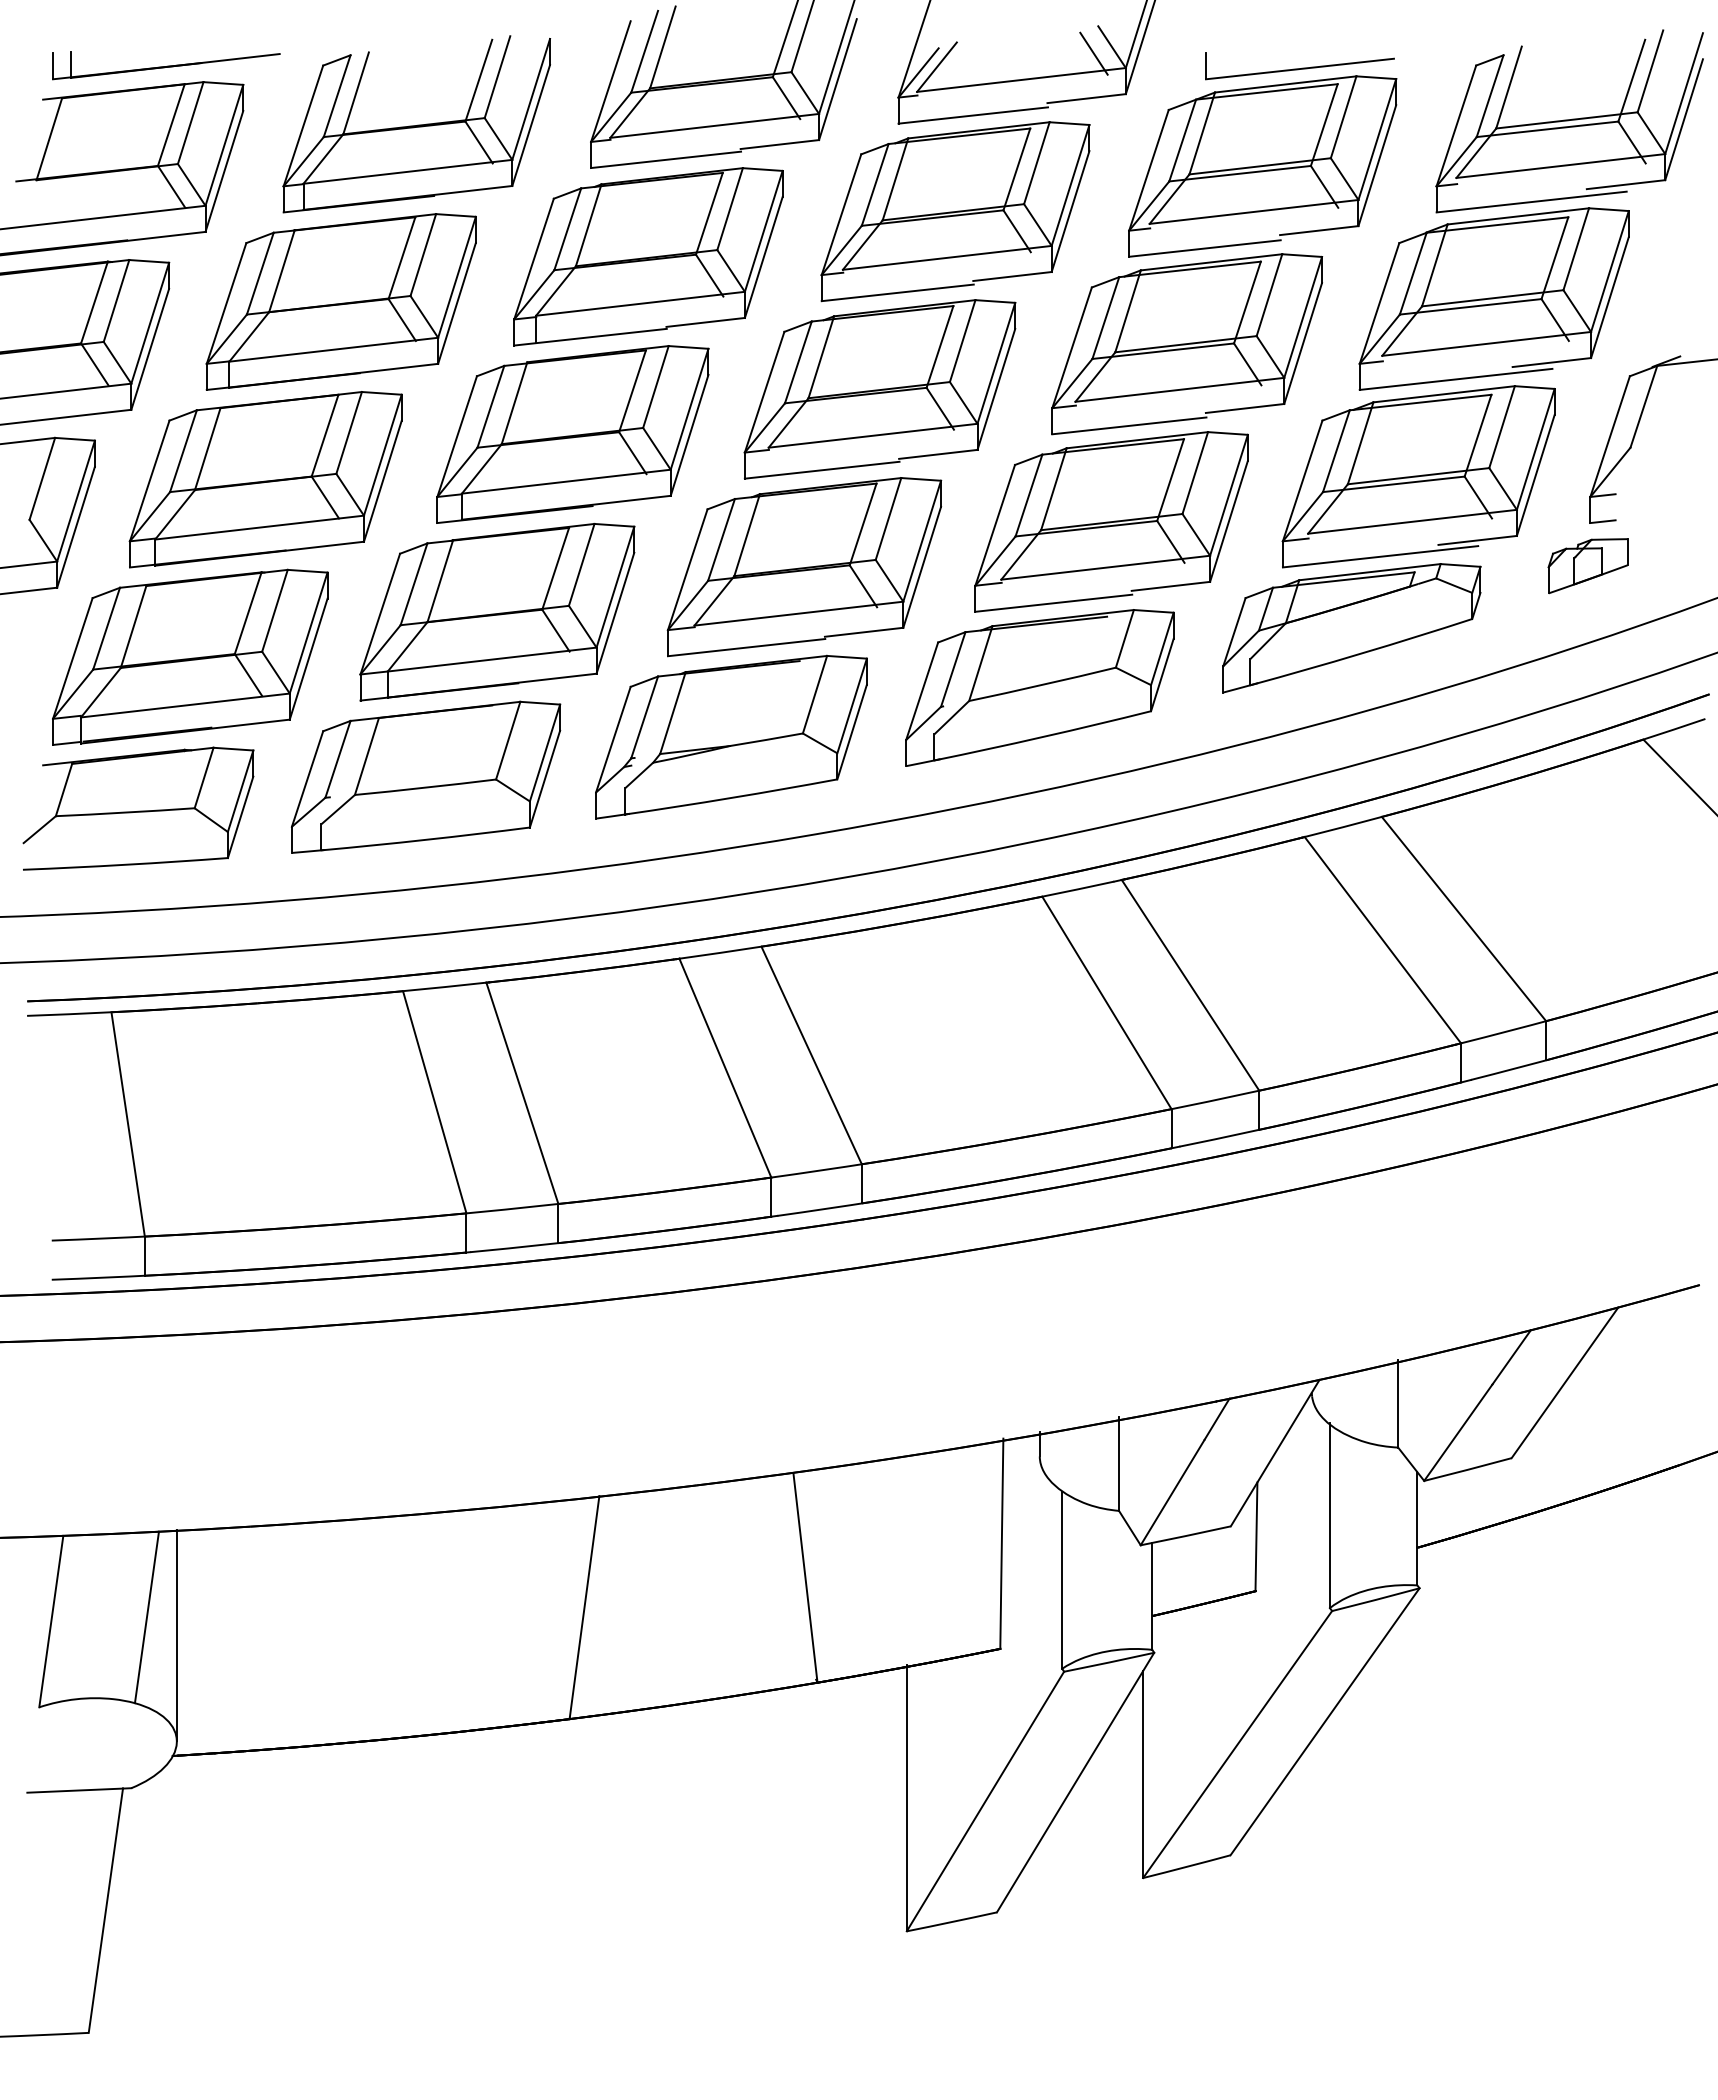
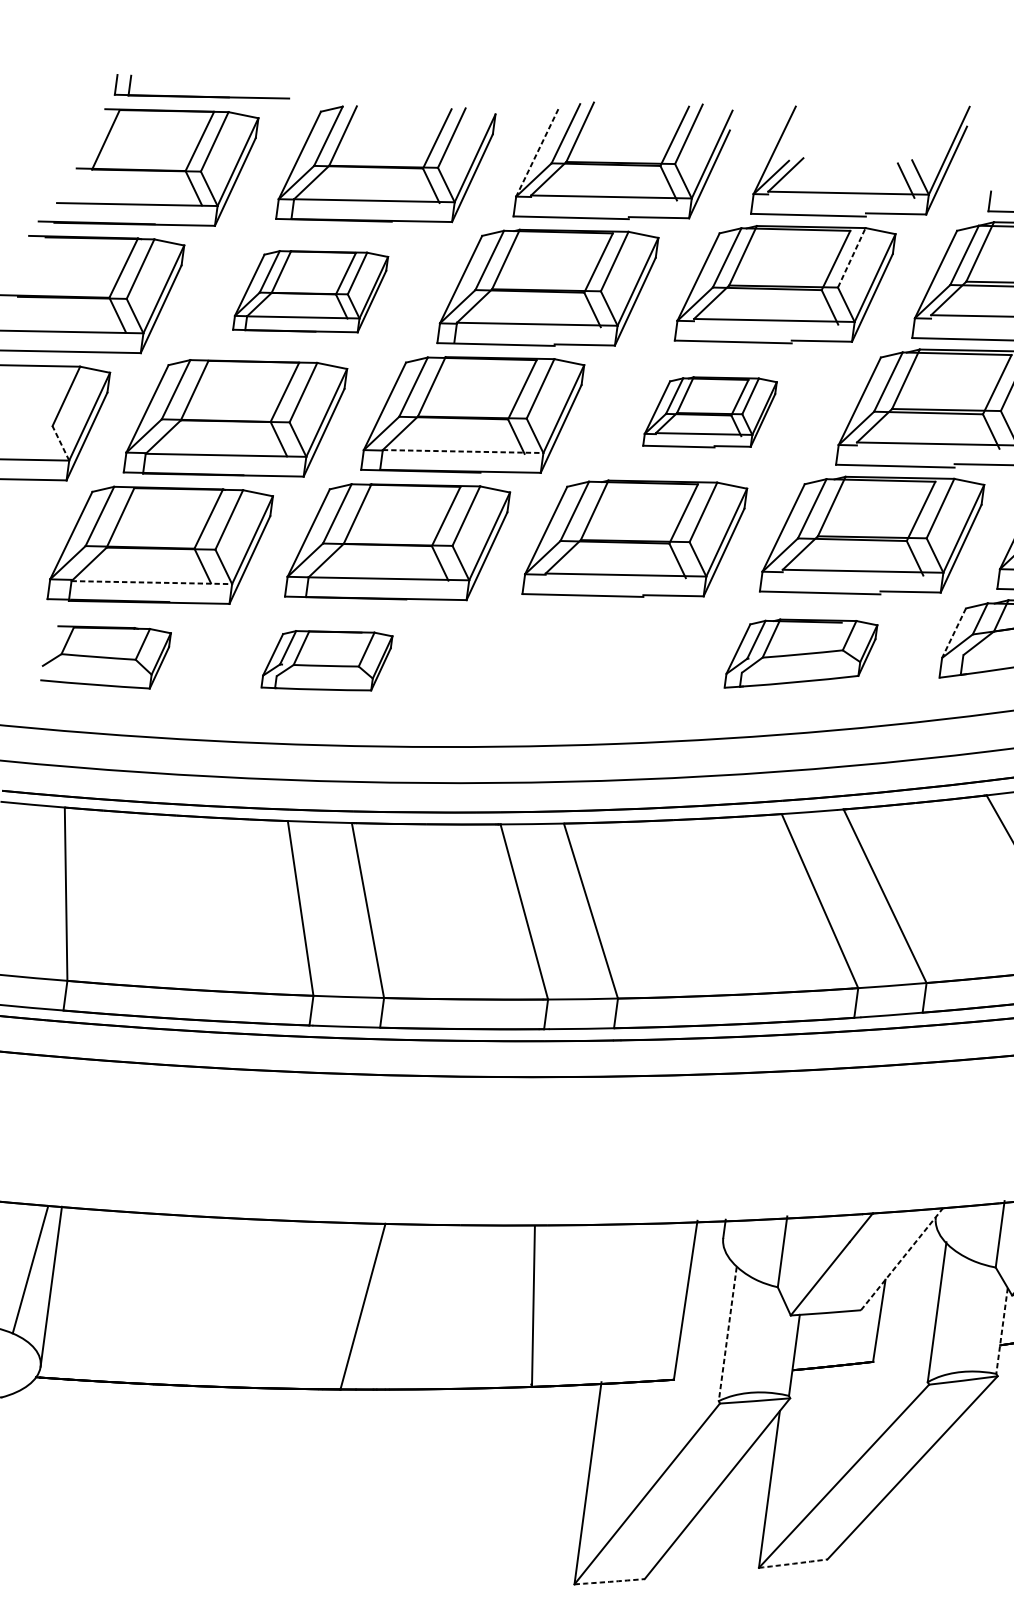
line: (610, 81) -> (537, 152), solid -> dashed
line: (1036, 163) -> (851, 257), solid -> dashed
part: (340, 301) -> (310, 292), size x0.7
part: (879, 389) -> (709, 413), size x0.6
line: (566, 481) -> (463, 451), solid -> dashed
line: (43, 540) -> (61, 443), solid -> dashed
line: (1234, 632) -> (954, 633), solid -> dashed
part: (1039, 687) -> (800, 655), size x0.7
line: (185, 705) -> (151, 582), solid -> dashed
part: (731, 736) -> (562, 661), removed
part: (426, 776) -> (327, 660), size x0.6
part: (138, 808) -> (105, 655), size x0.7
line: (1275, 1453) -> (902, 1259), solid -> dashed
line: (1417, 1528) -> (1002, 1330), solid -> dashed
line: (1062, 1580) -> (727, 1334), solid -> dashed
arc: (1186, 1866) -> (792, 1563), solid -> dashed
arc: (951, 1922) -> (609, 1582), solid -> dashed

